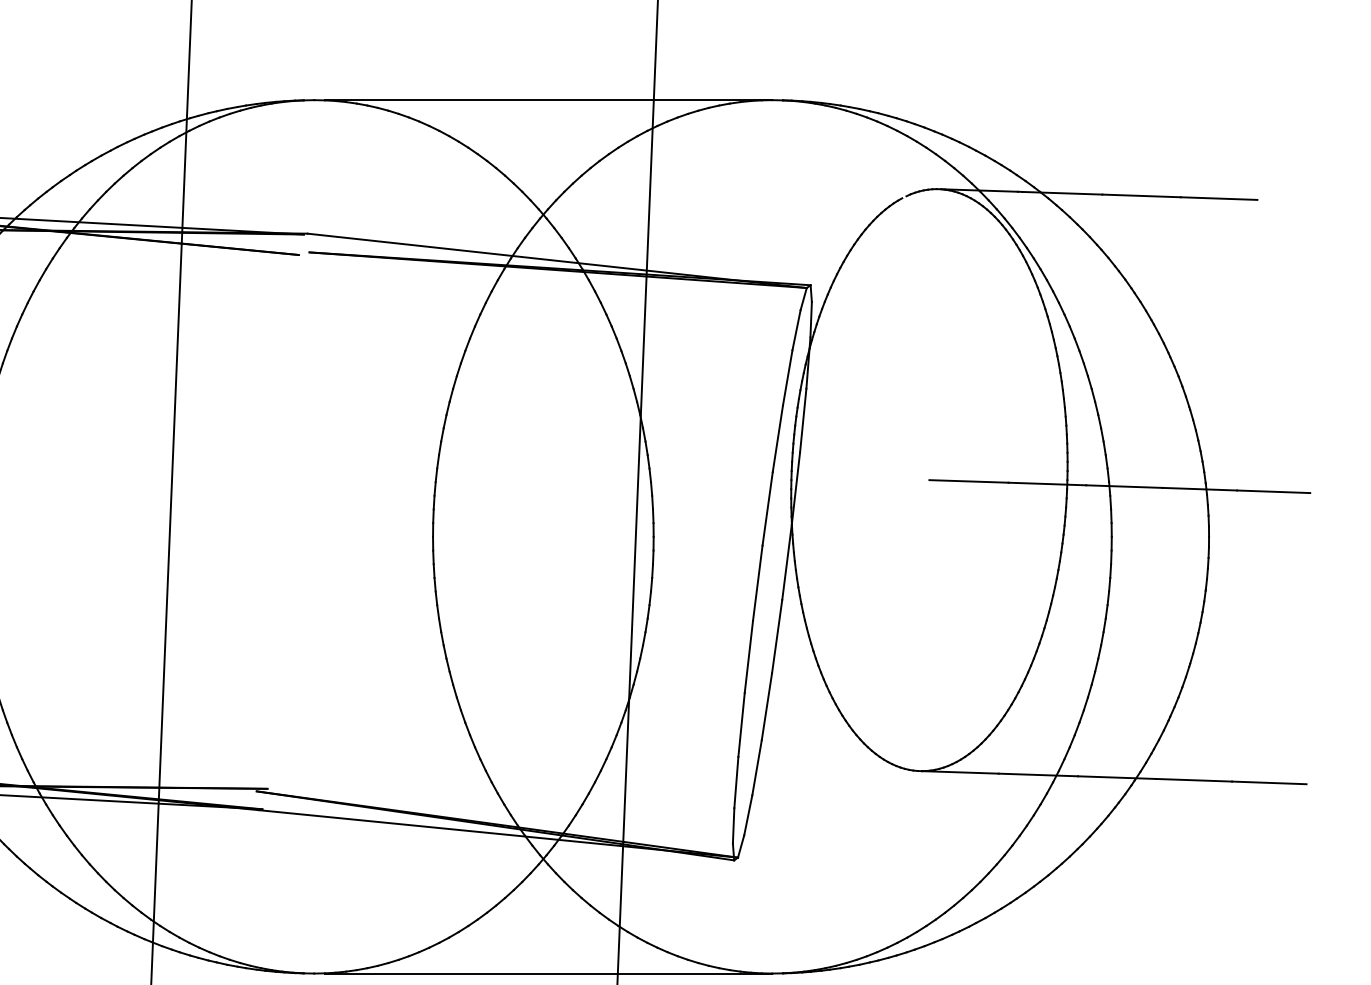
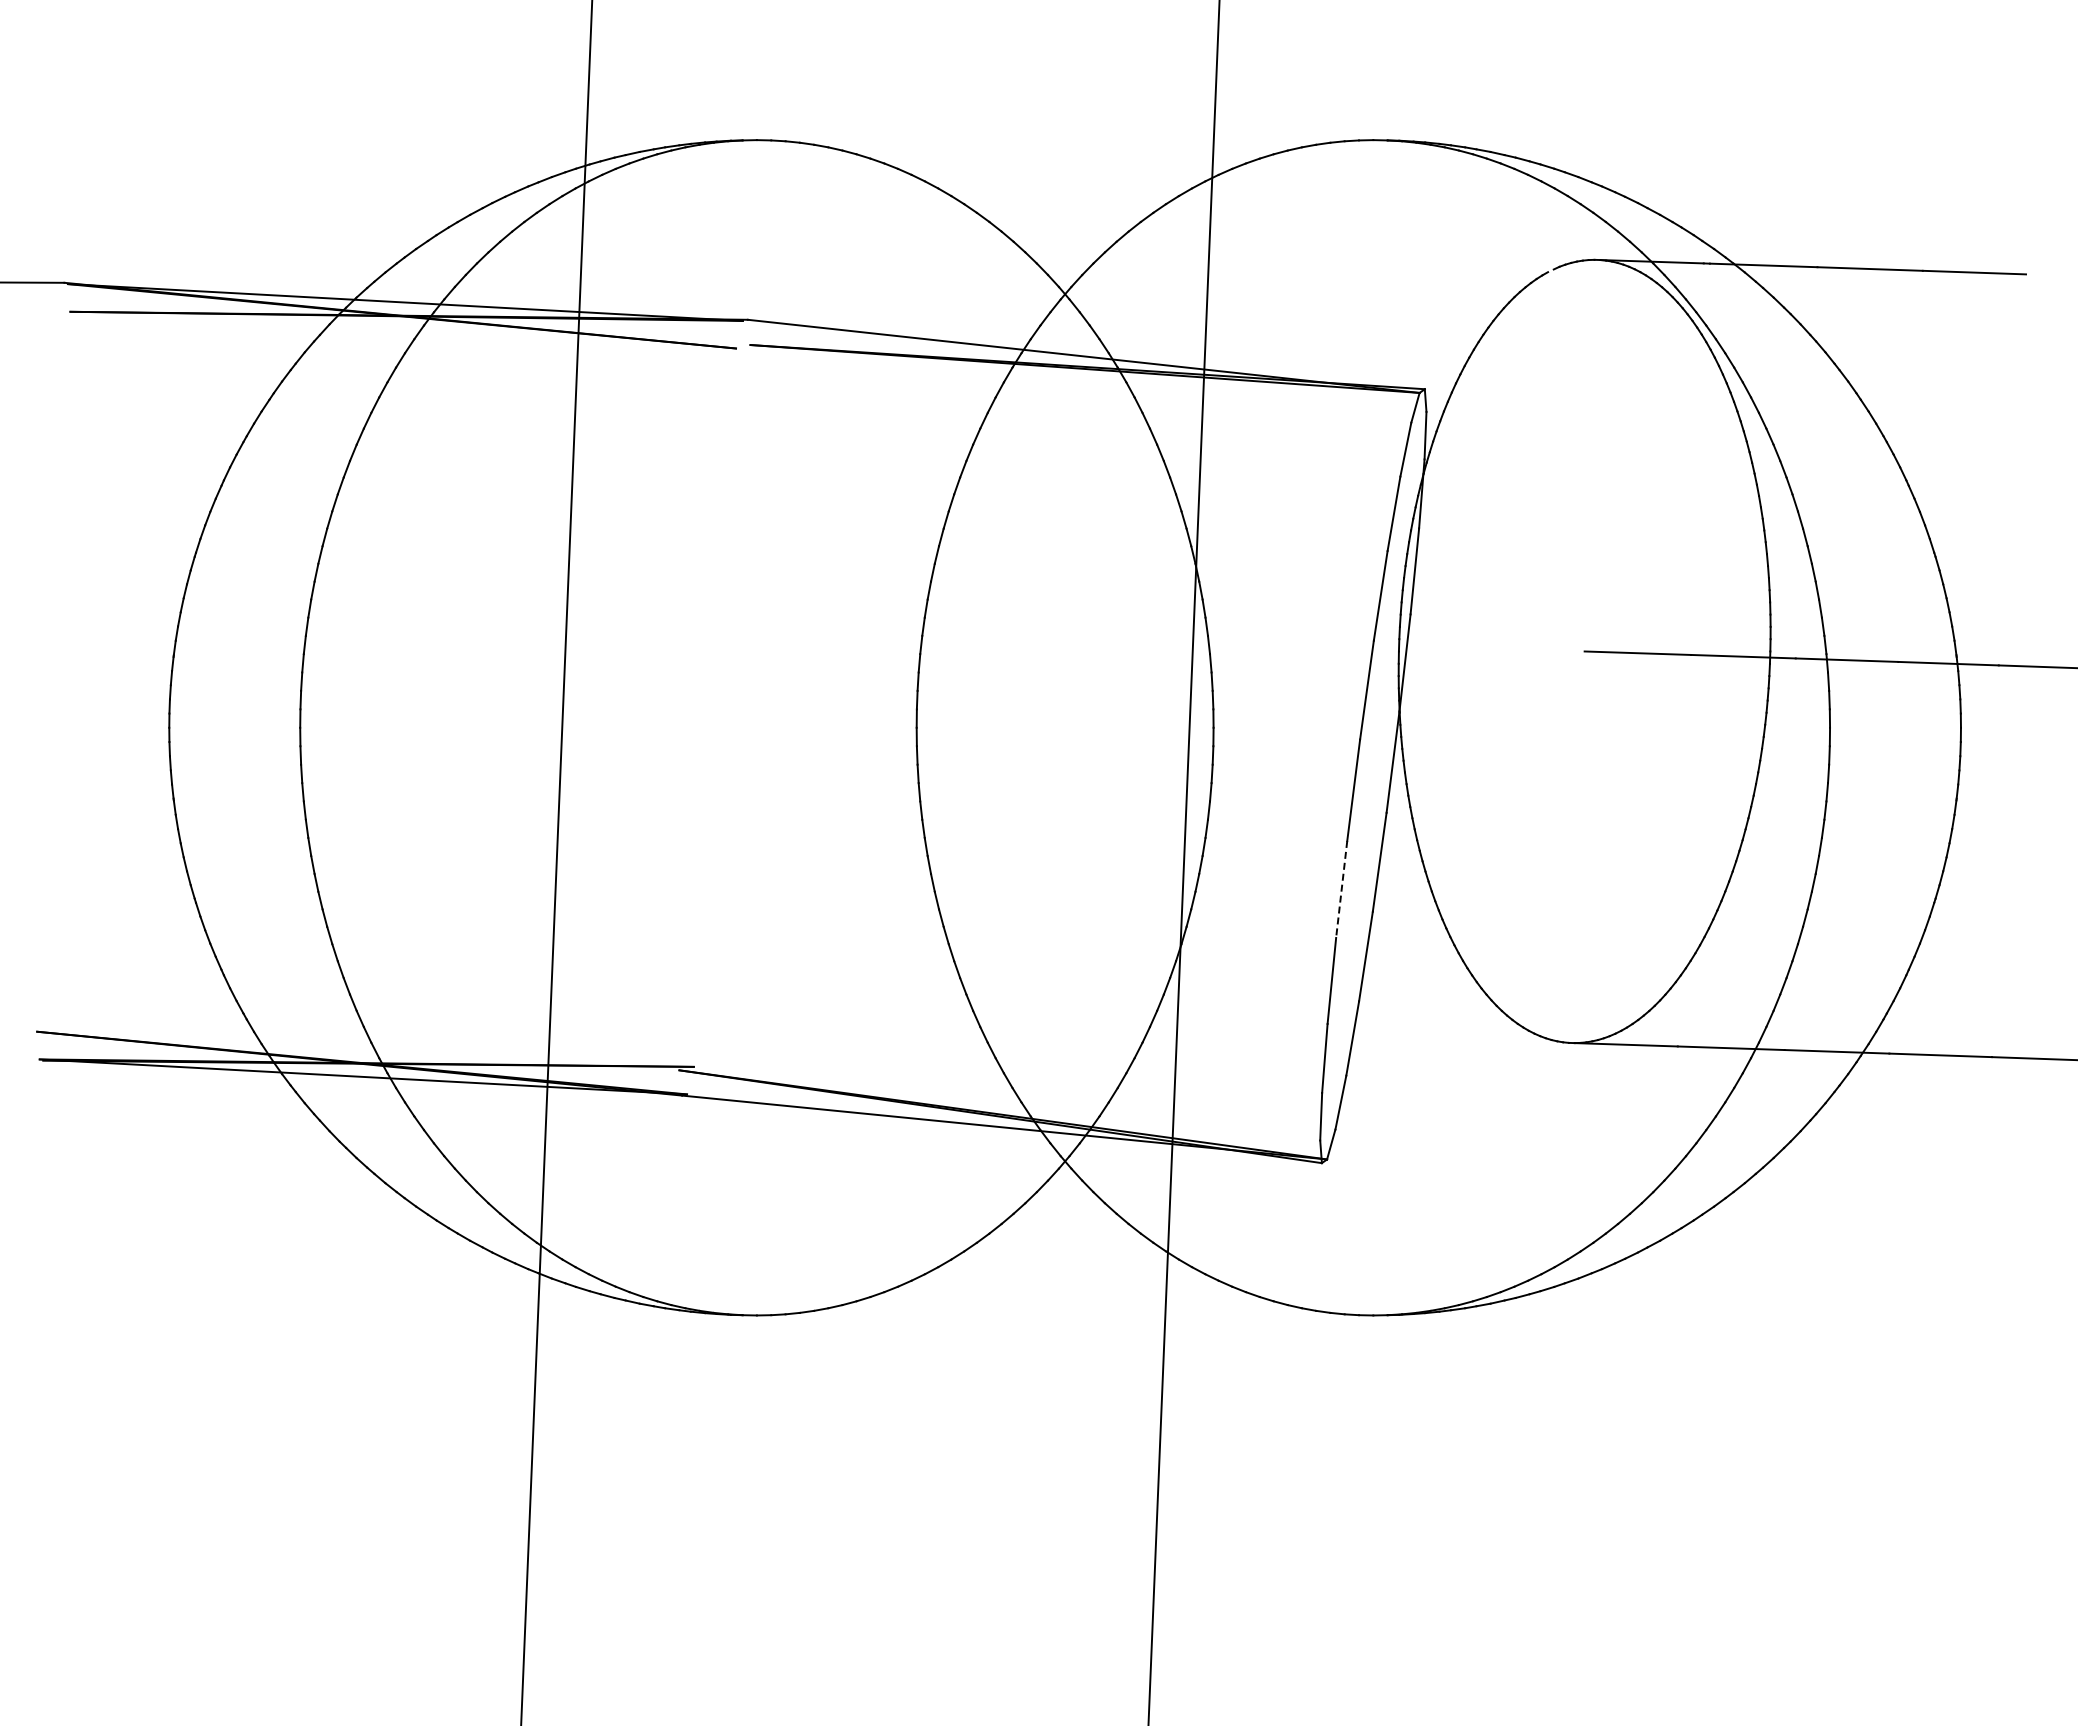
line: (548, 100) -> (1072, 140), removed
line: (748, 657) -> (1341, 889), solid -> dashed
line: (548, 973) -> (1072, 1315), removed

